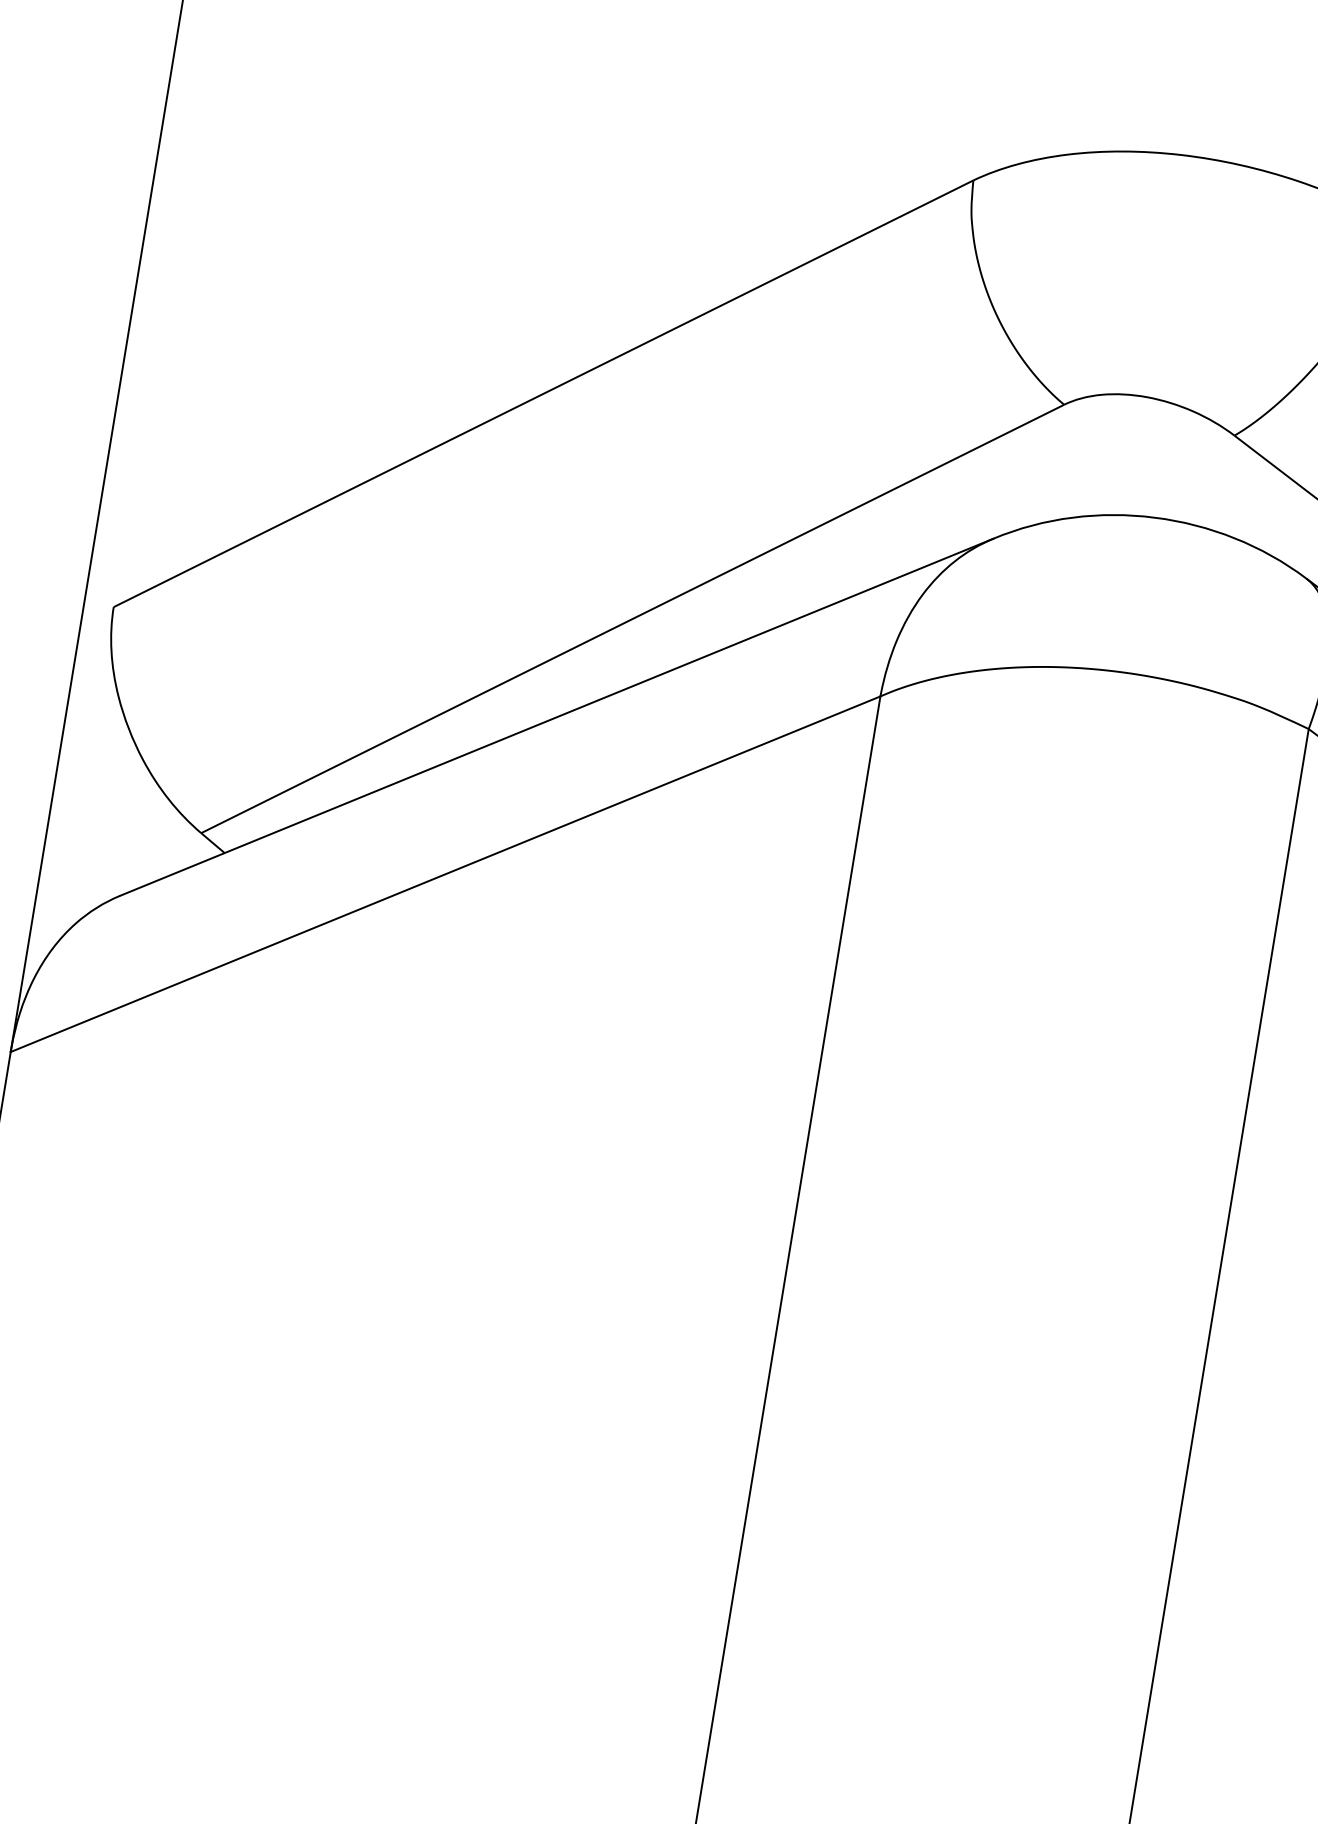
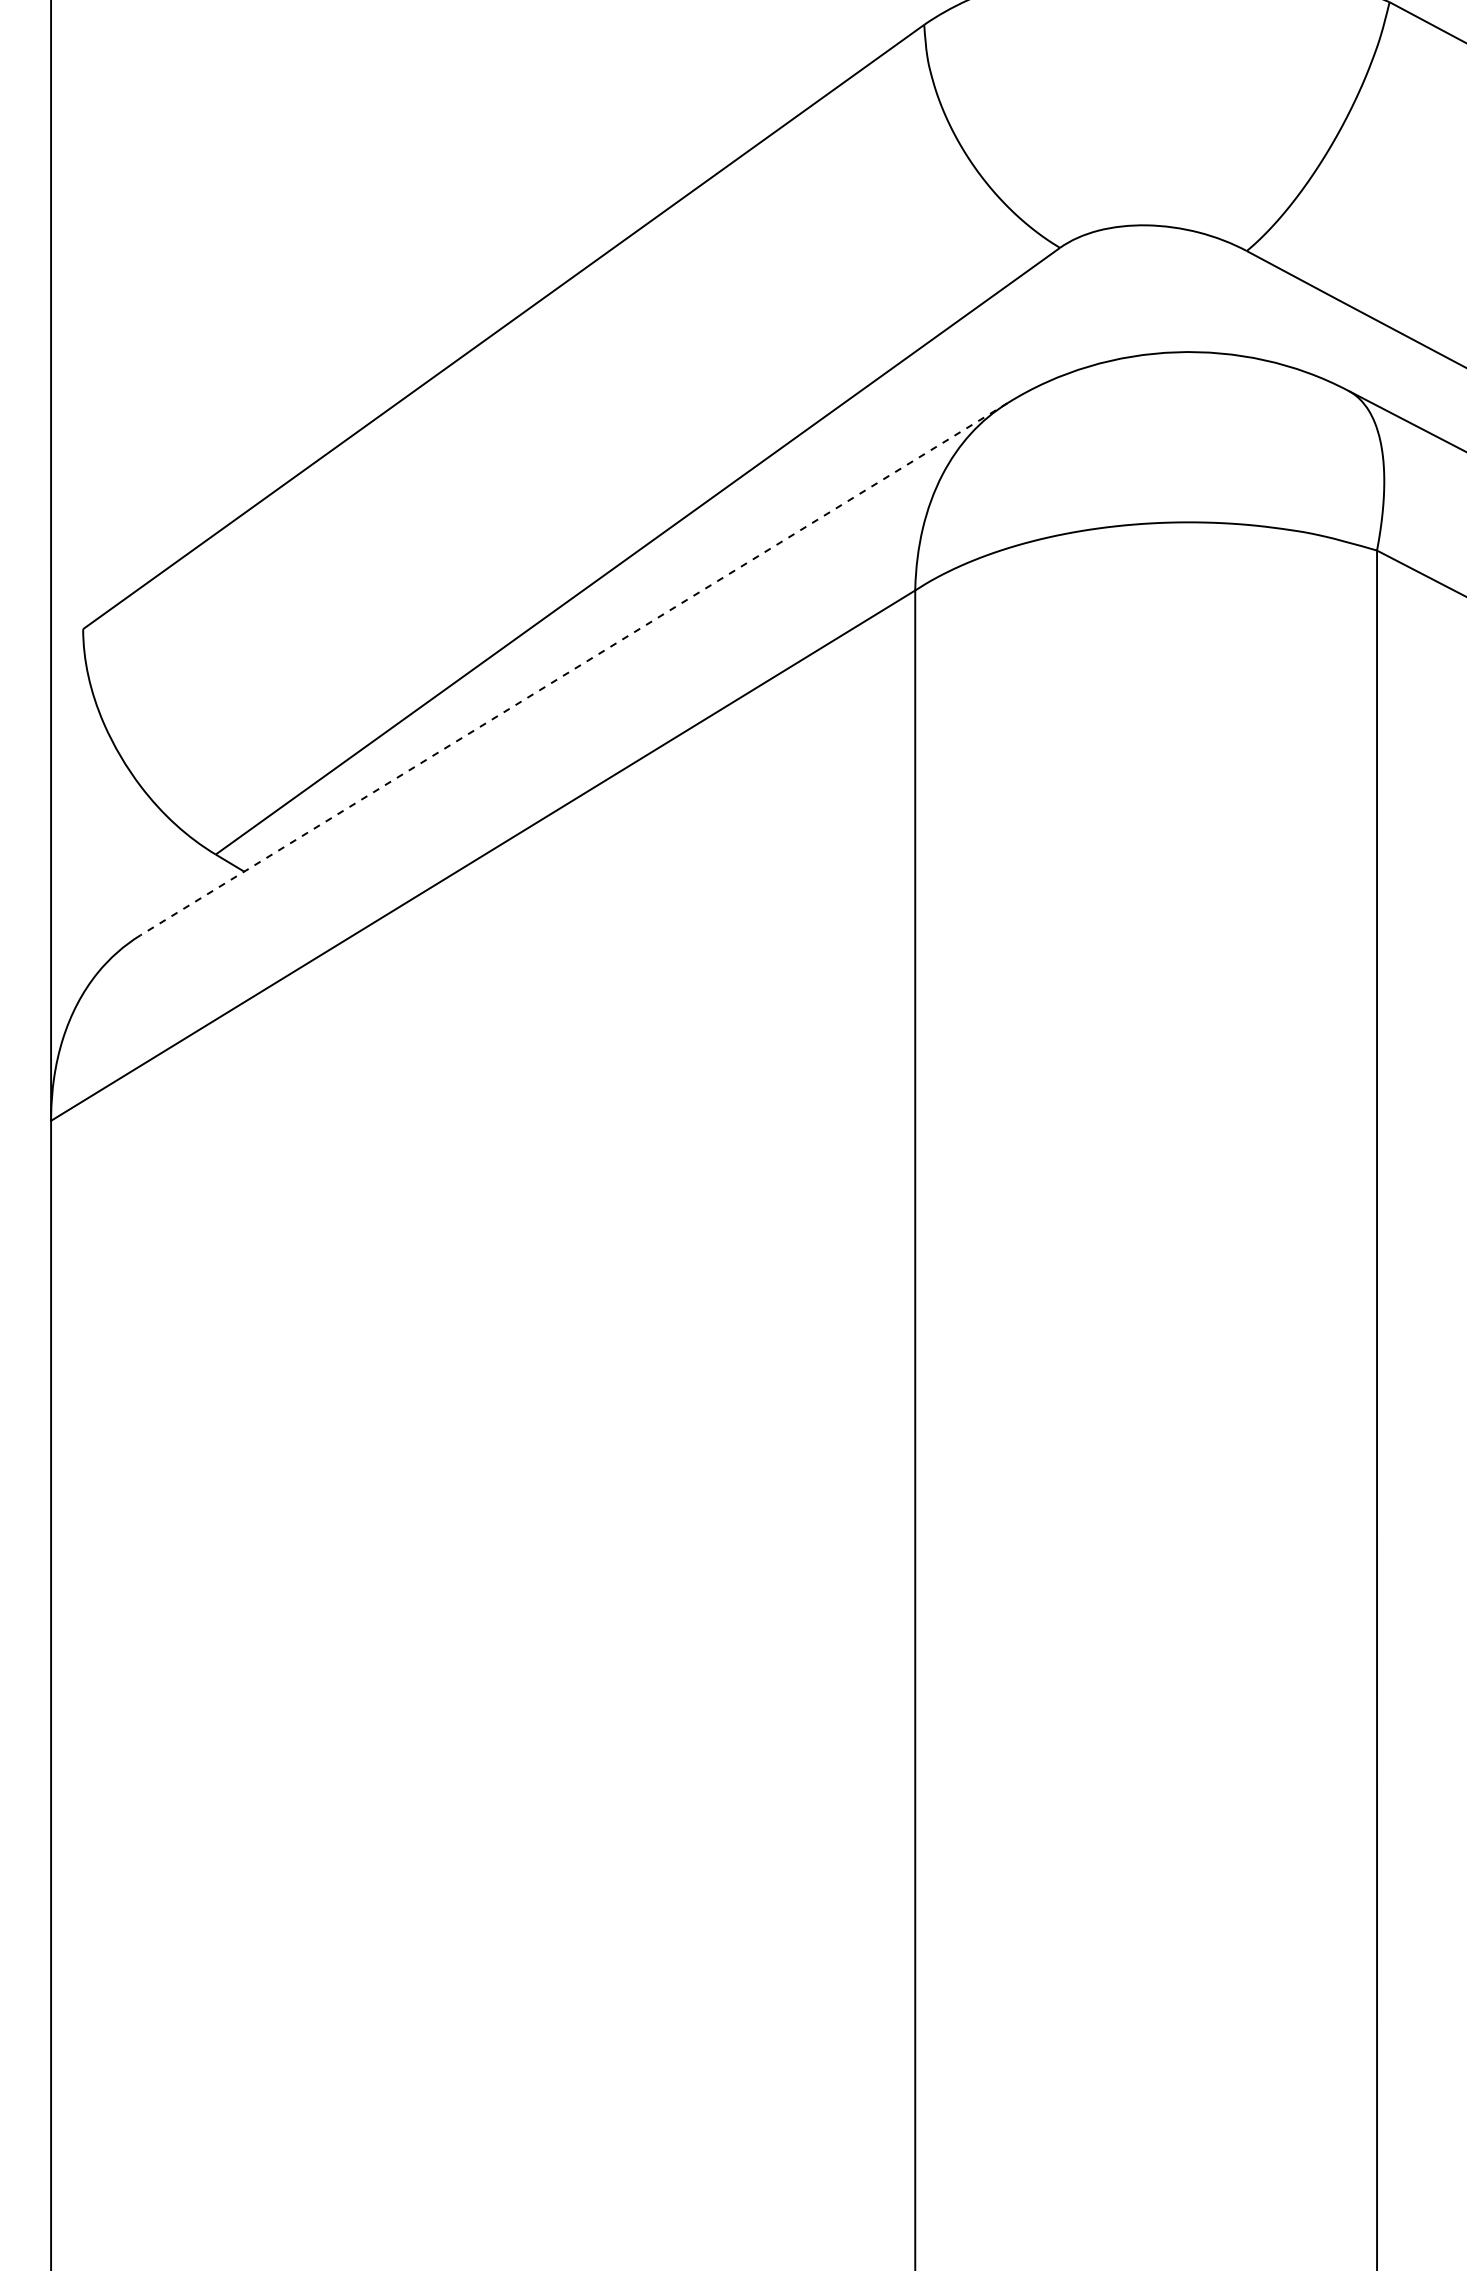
line: (557, 717) -> (574, 669), solid -> dashed

